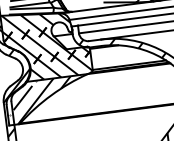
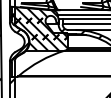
hatch: (48, 99) -> (38, 63), removed

